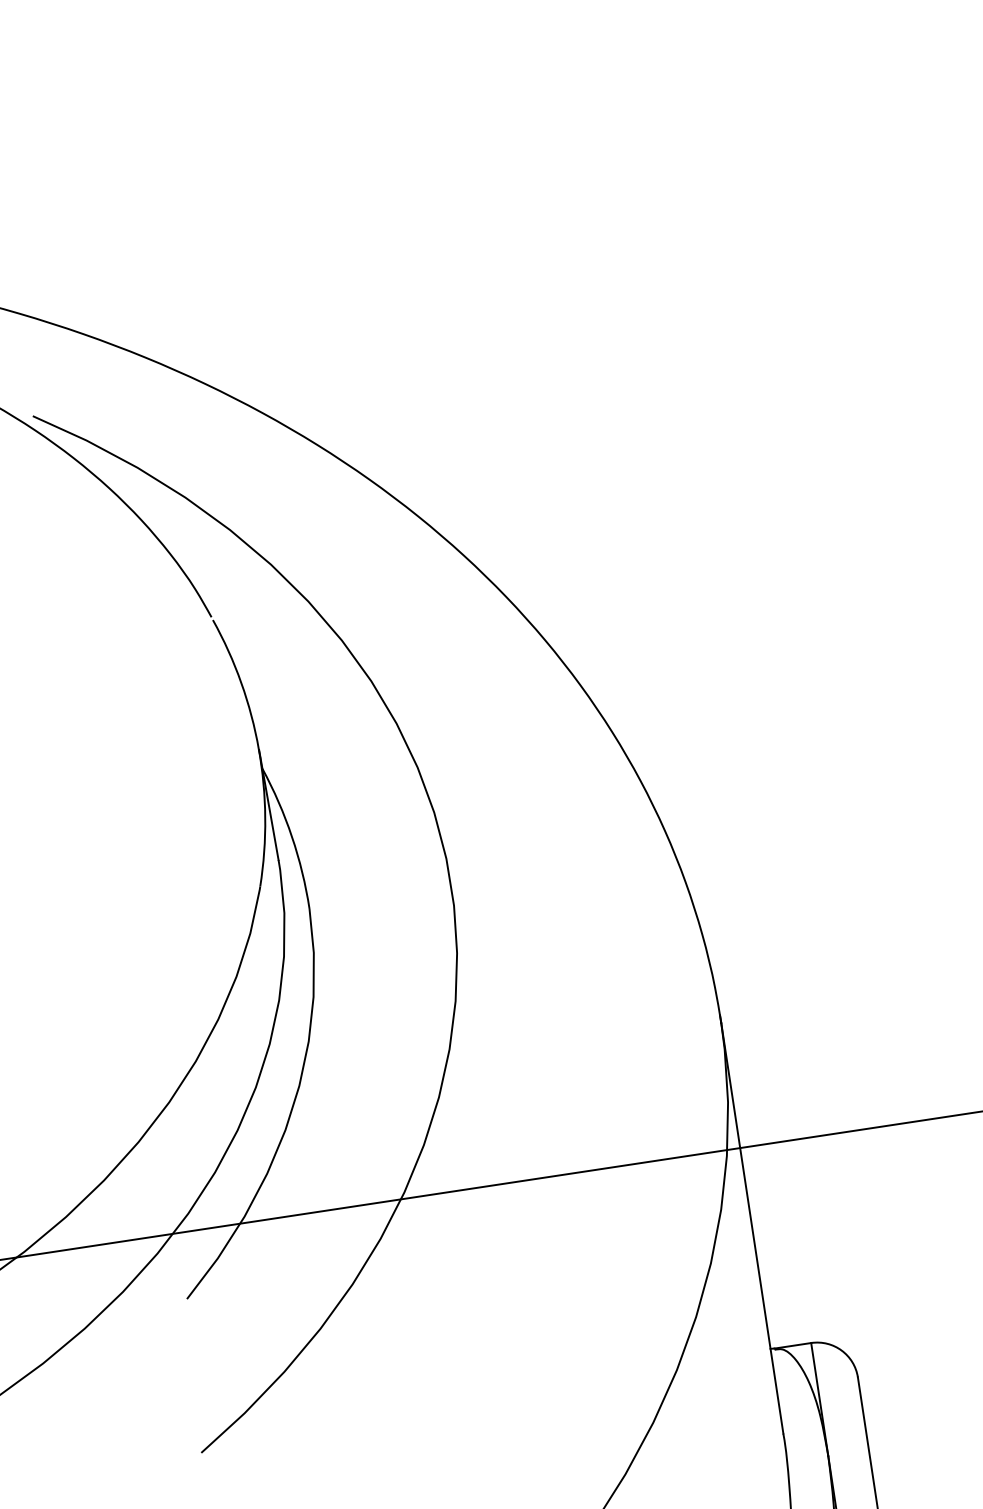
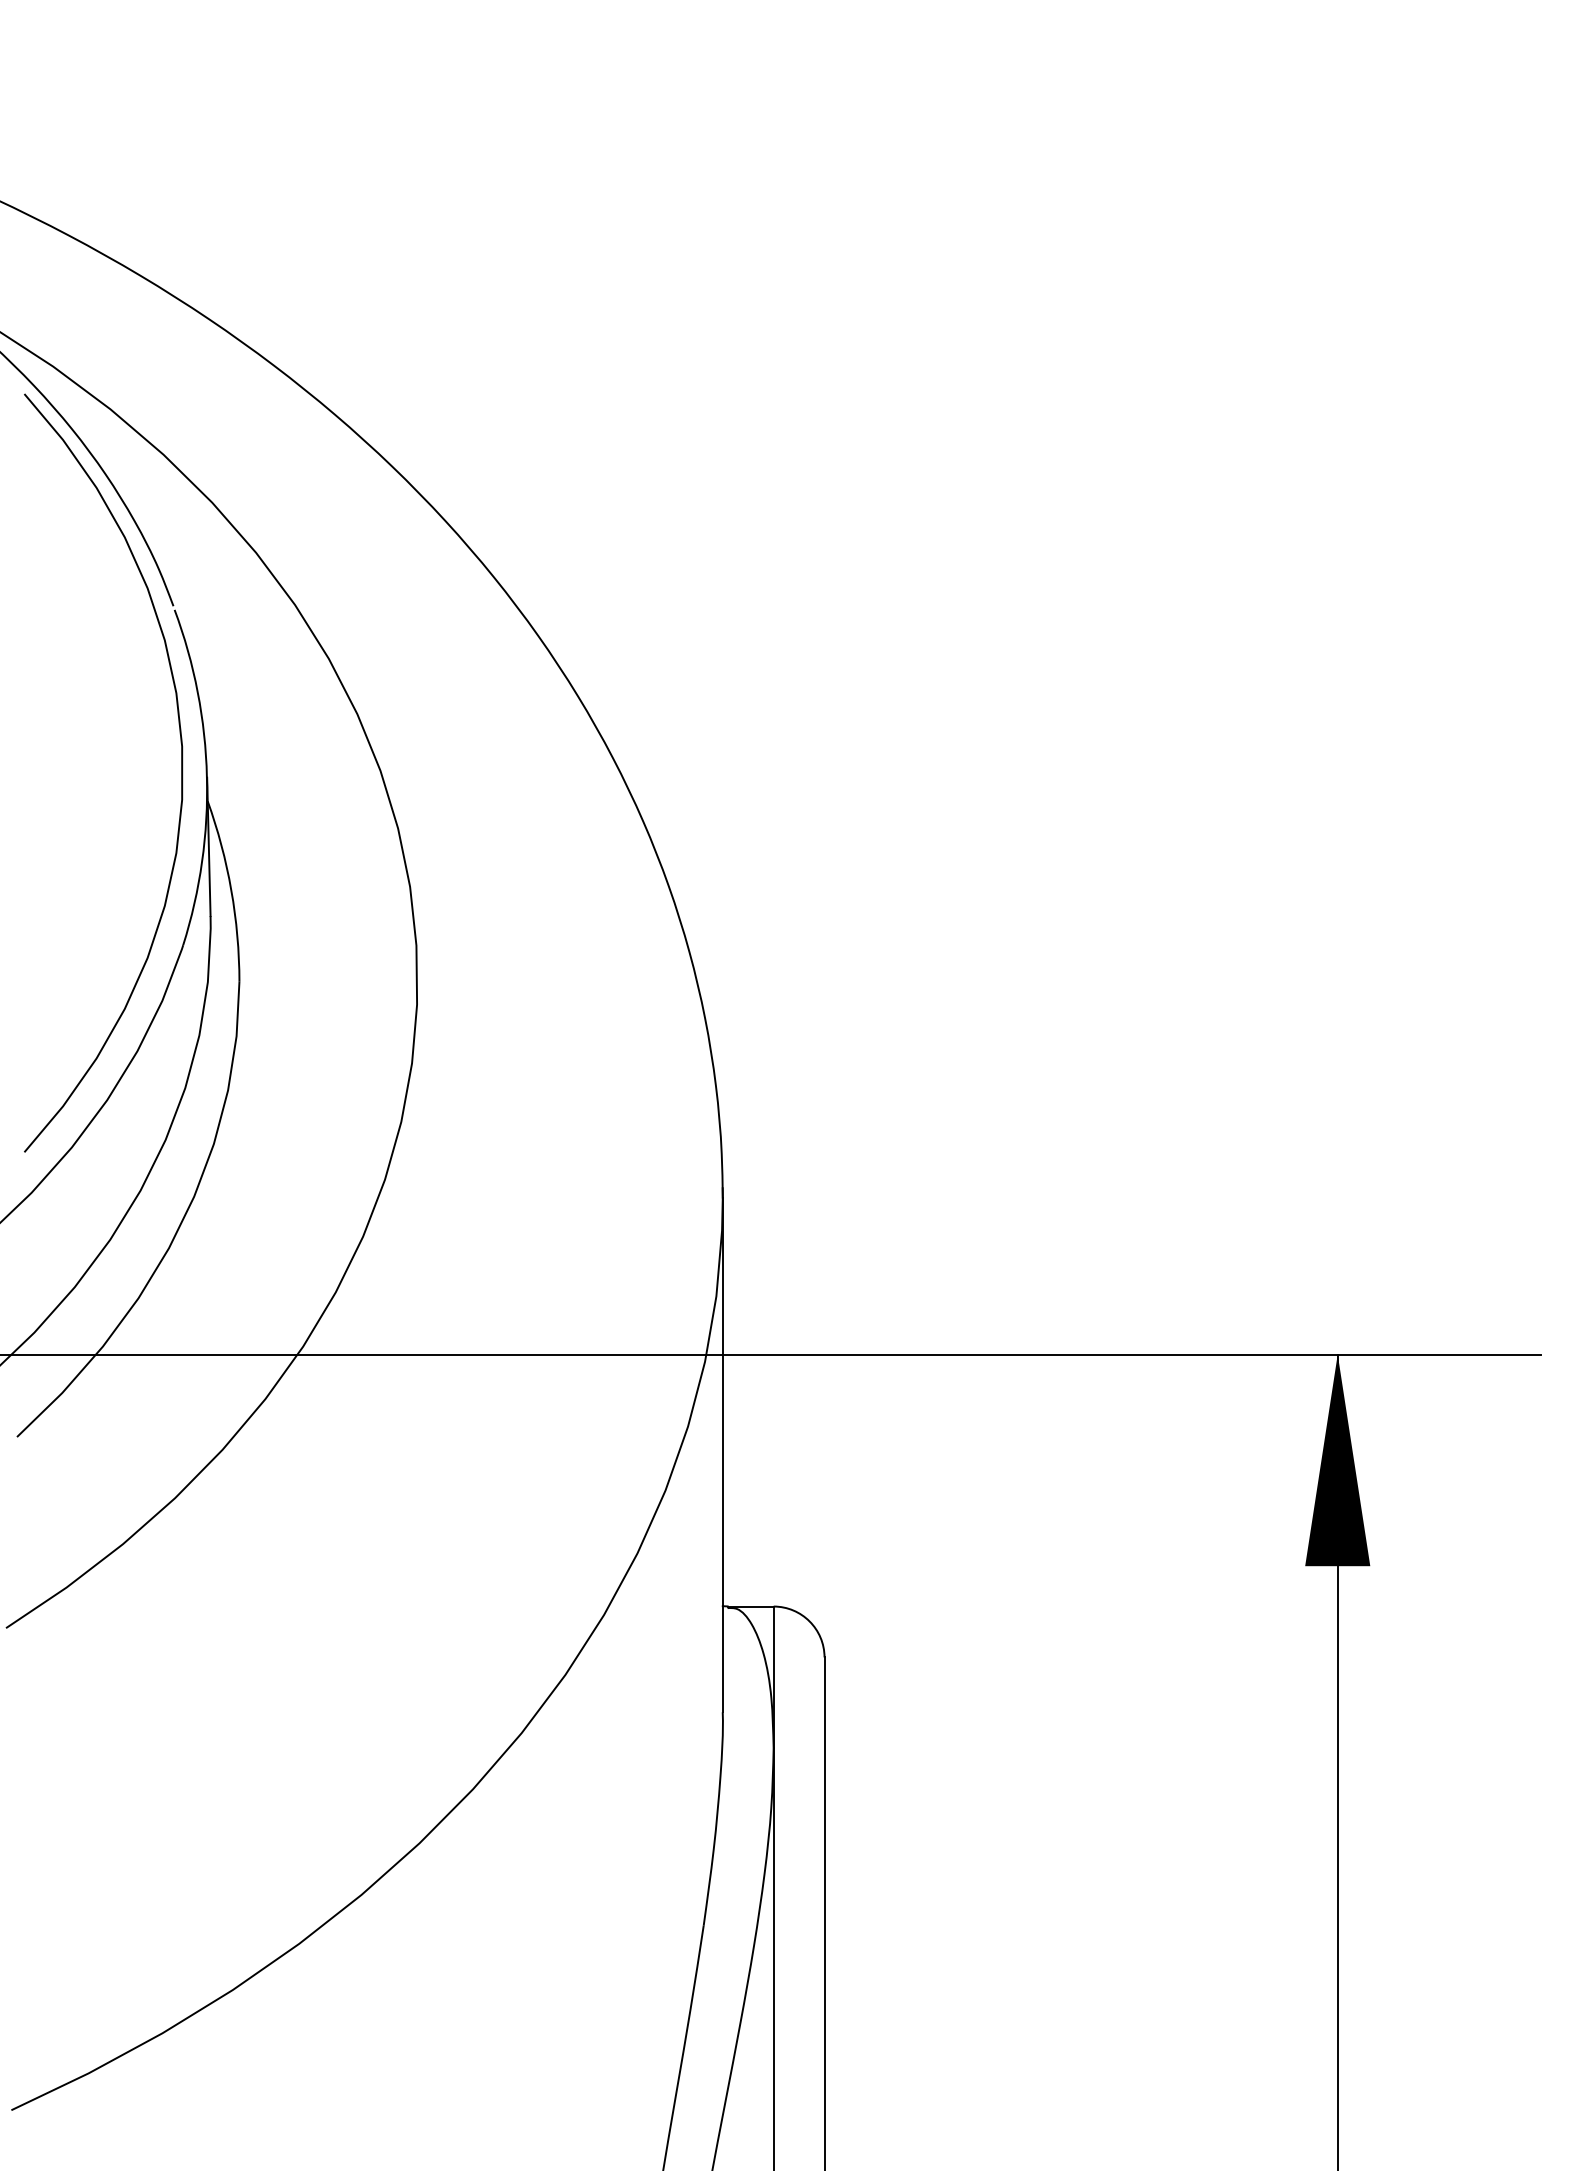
curve: (238, 748) -> (181, 772), added

